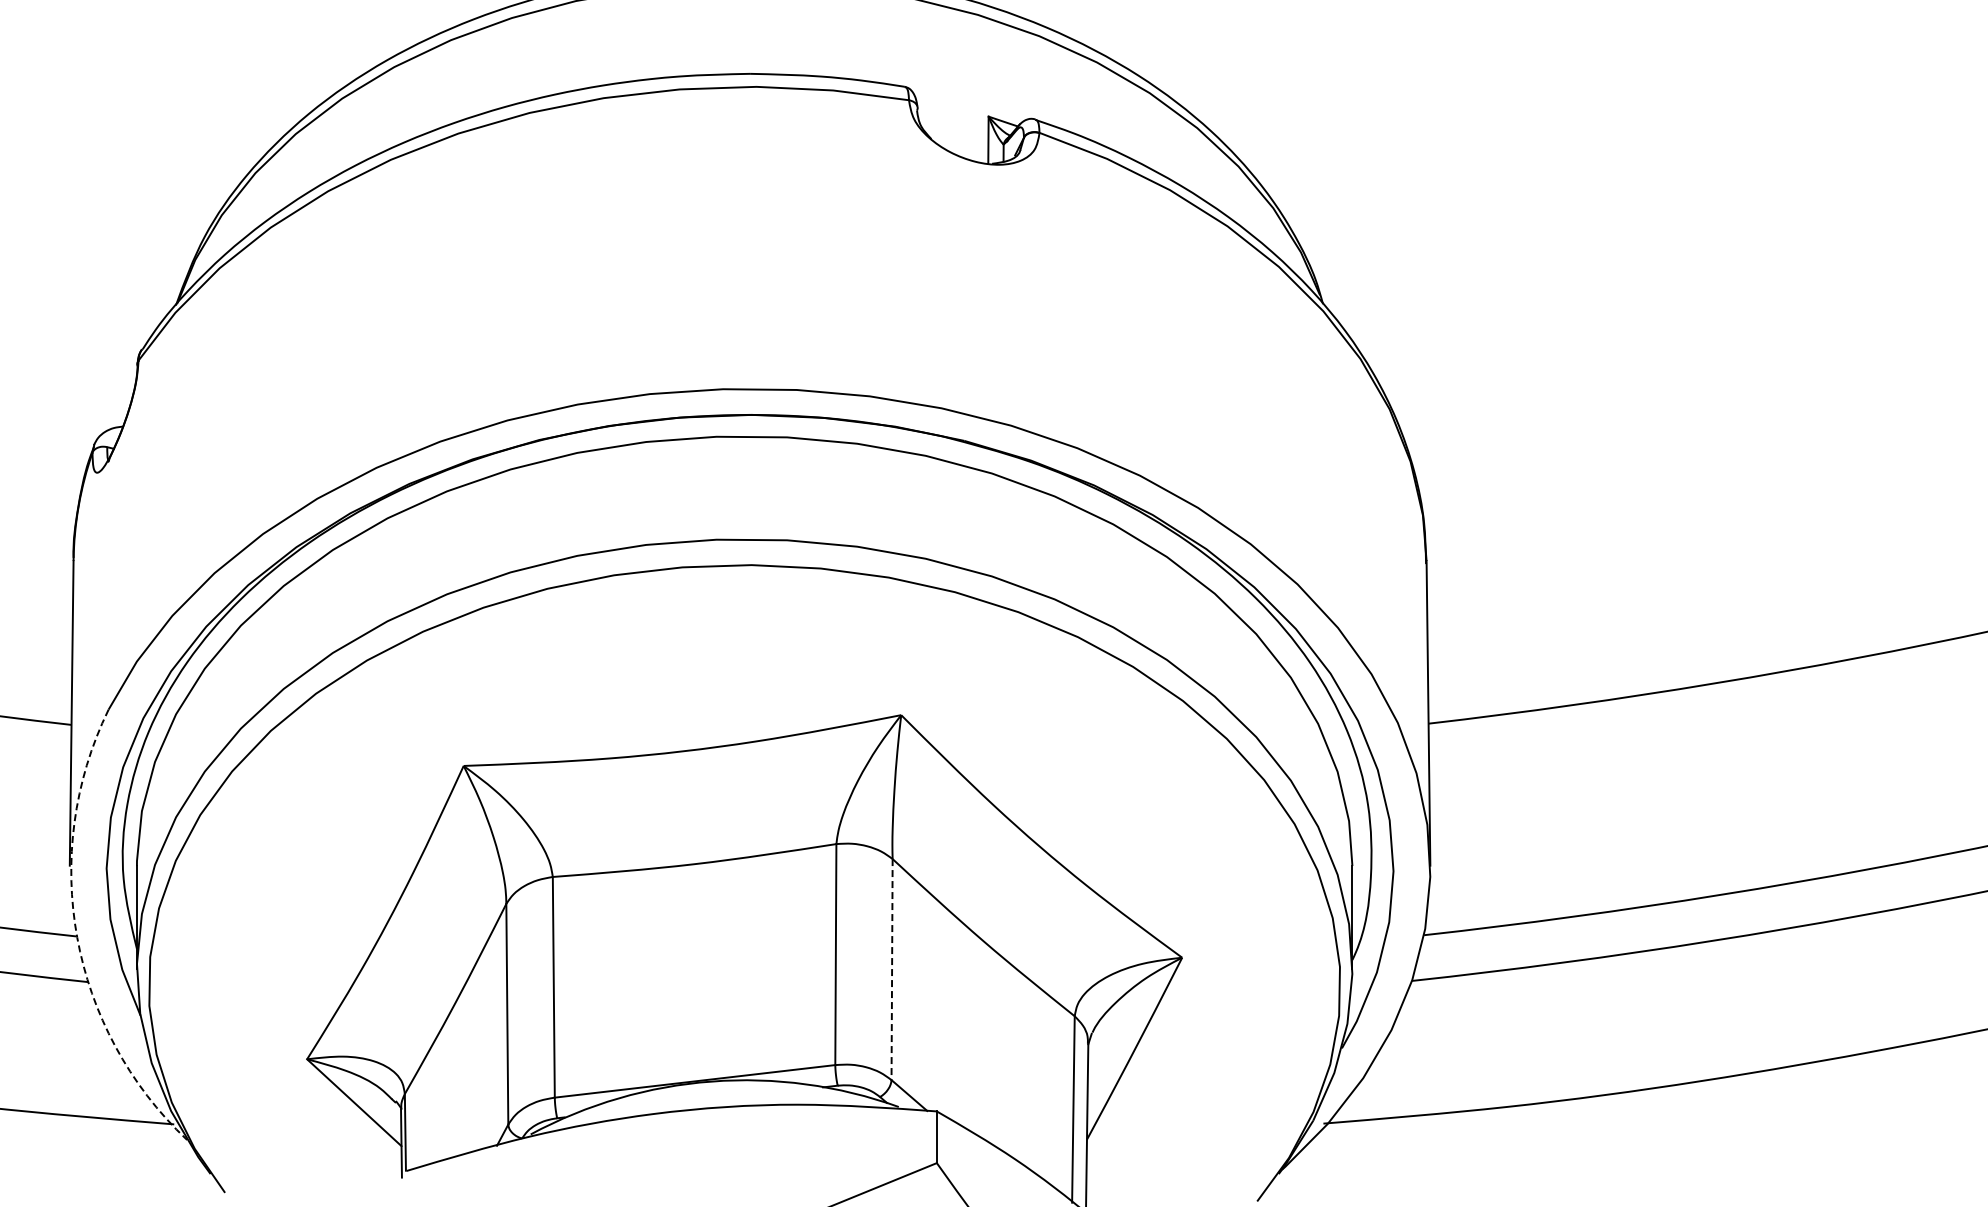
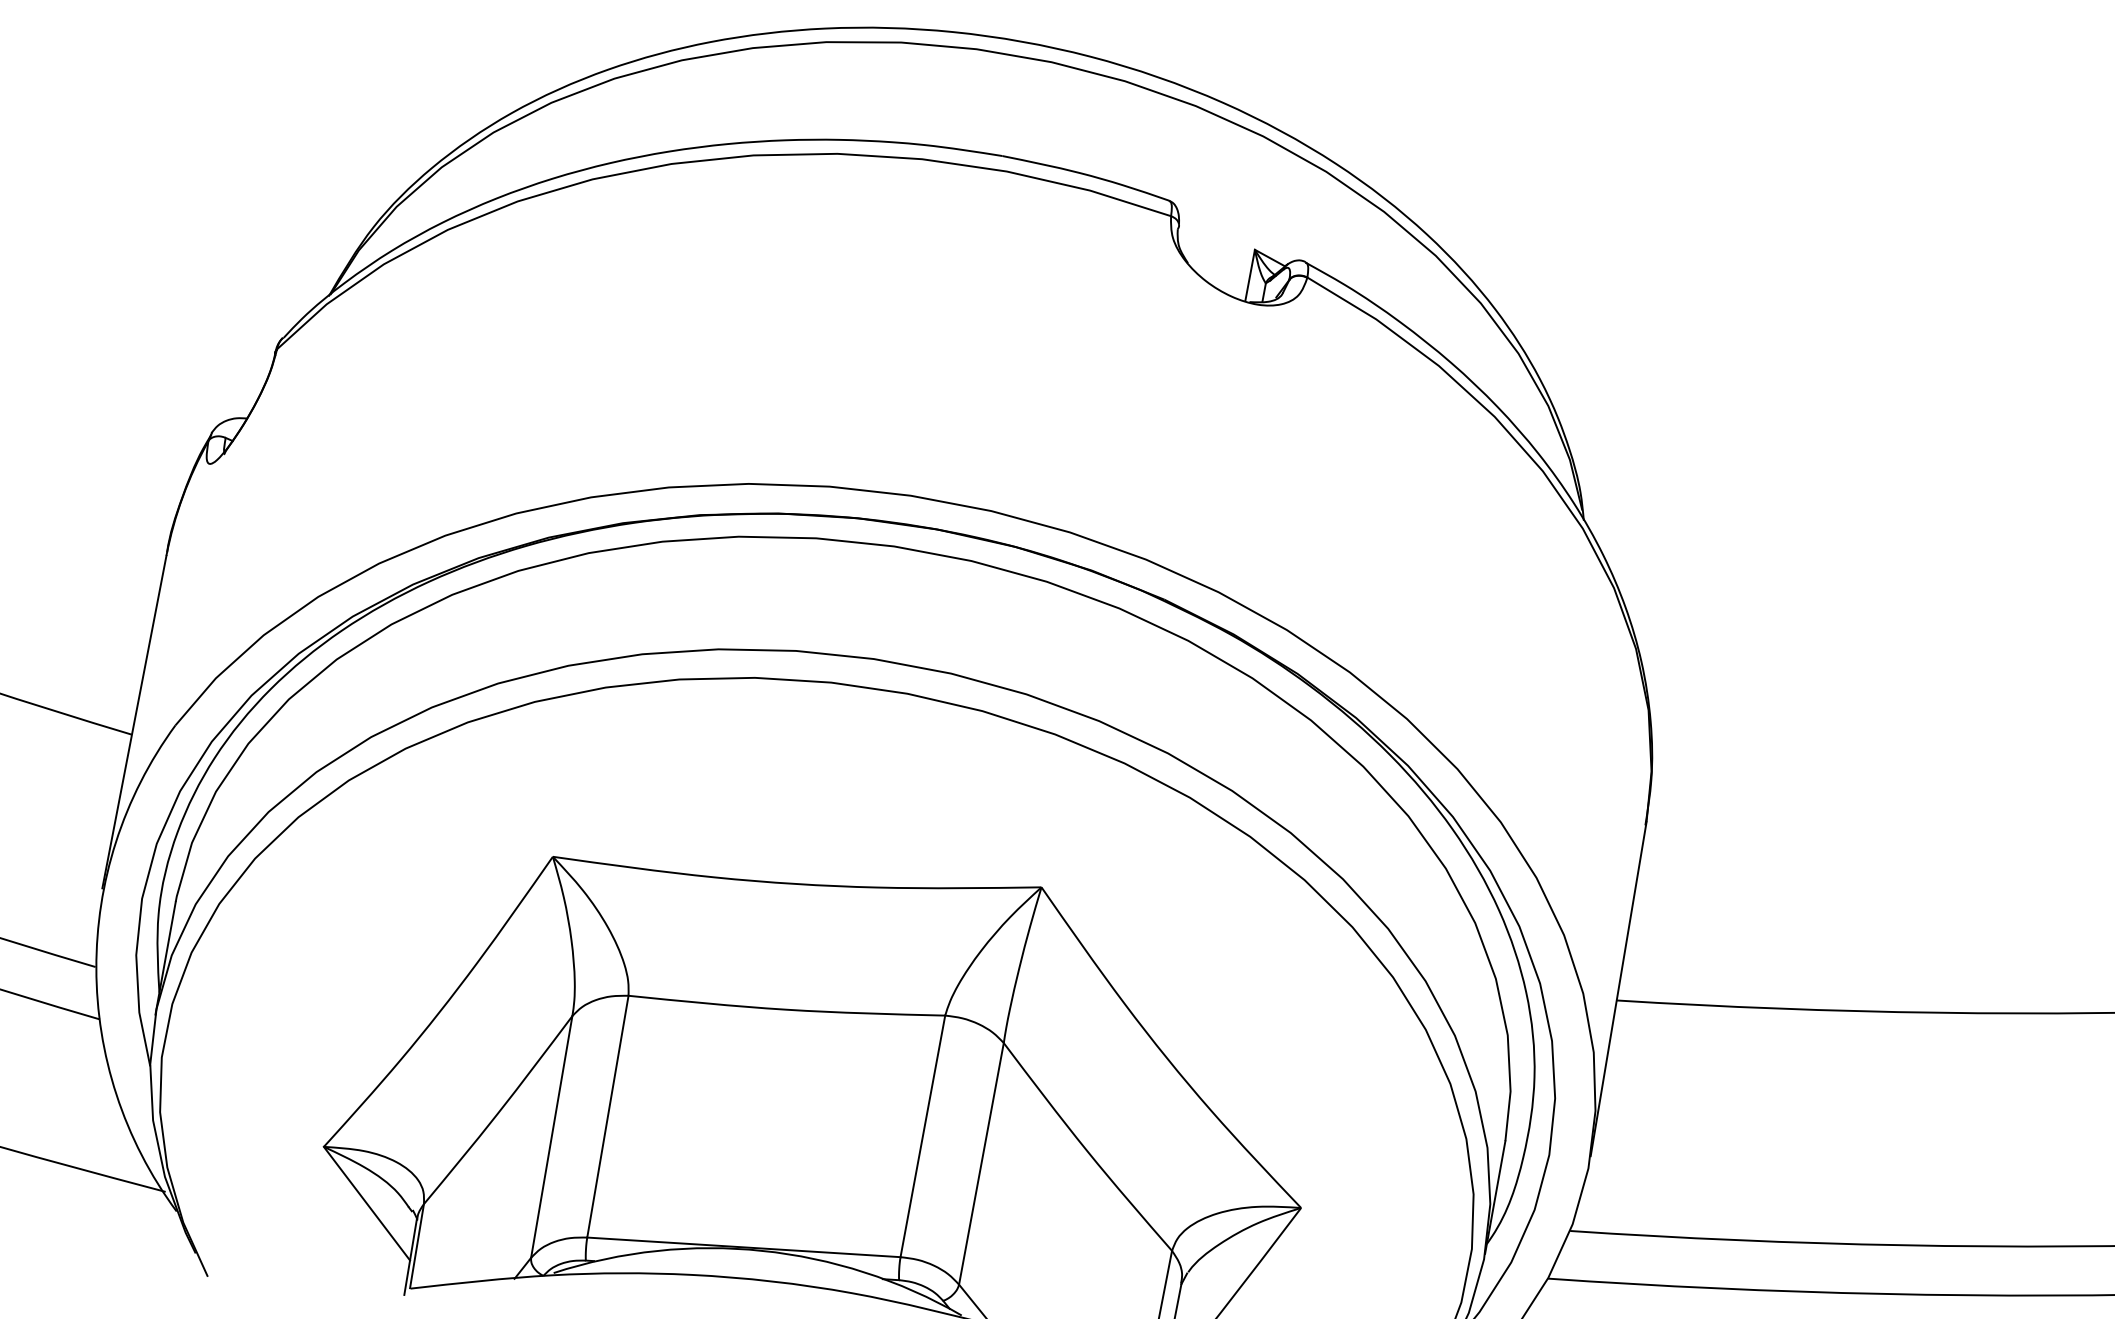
arc: (77, 937) -> (96, 968), dashed -> solid
line: (892, 969) -> (981, 1163), dashed -> solid

